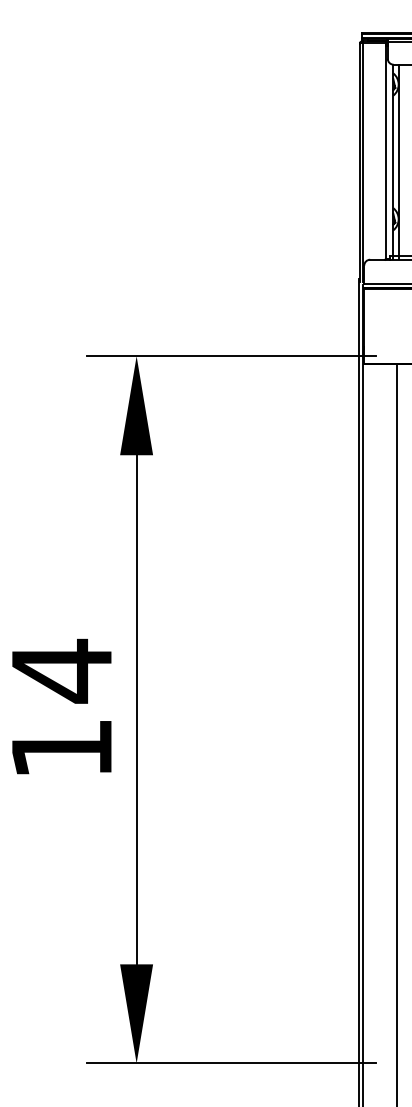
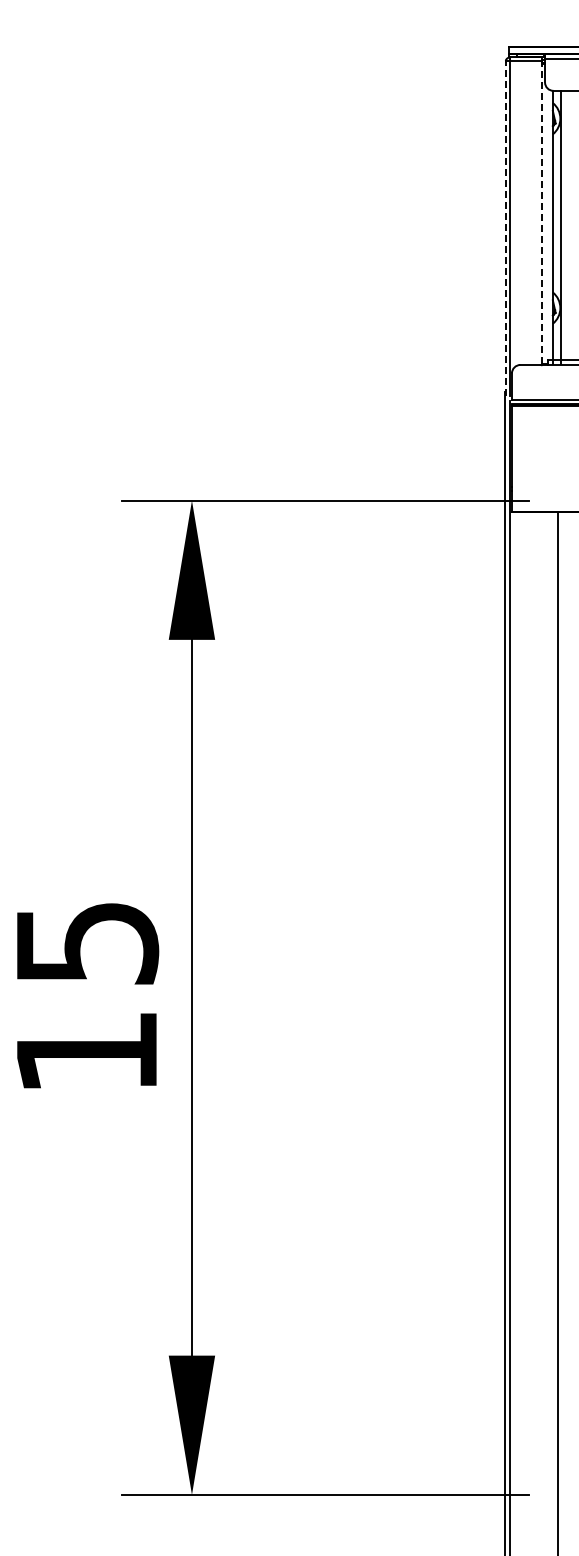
line: (385, 151) -> (542, 212), solid -> dashed
line: (359, 162) -> (505, 228), solid -> dashed
text: (63, 671) -> (88, 943), 14 -> 15

